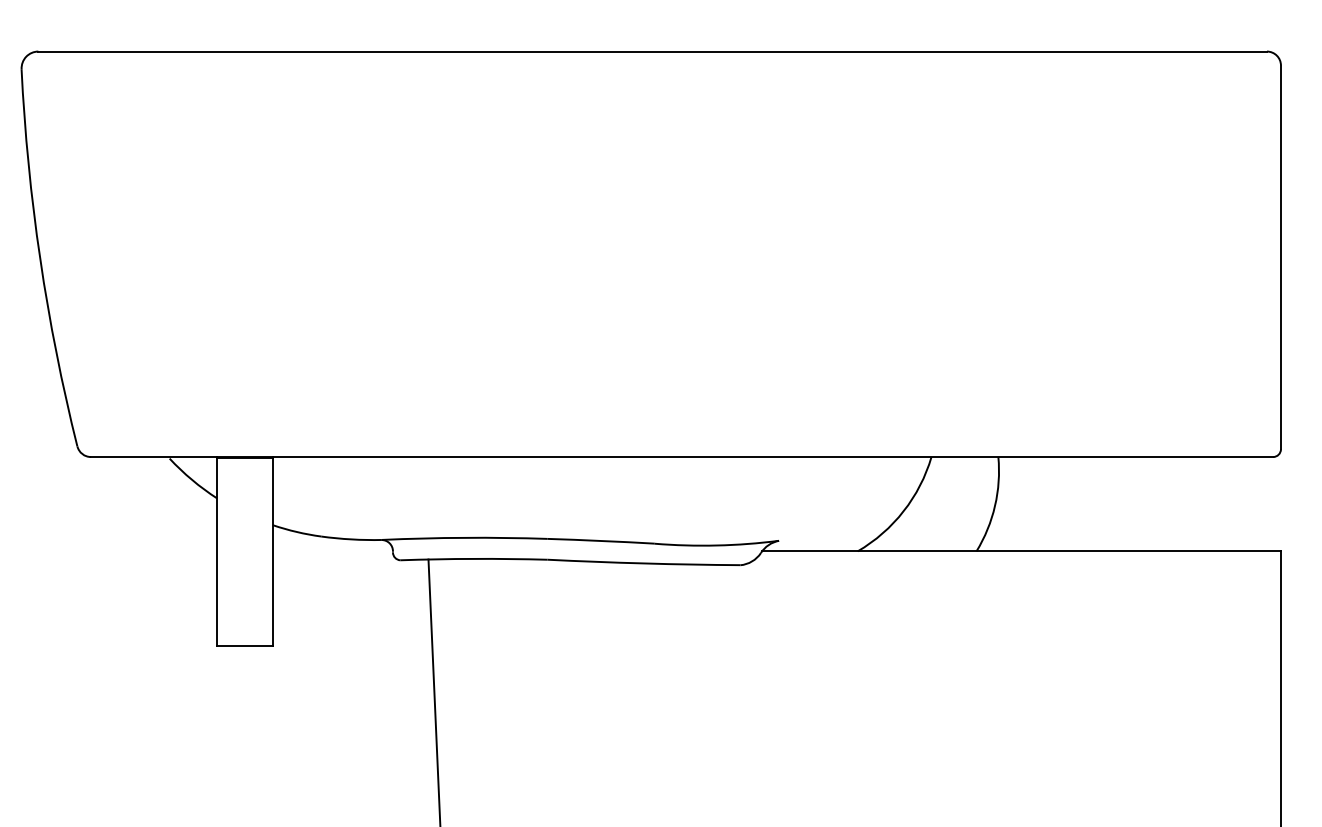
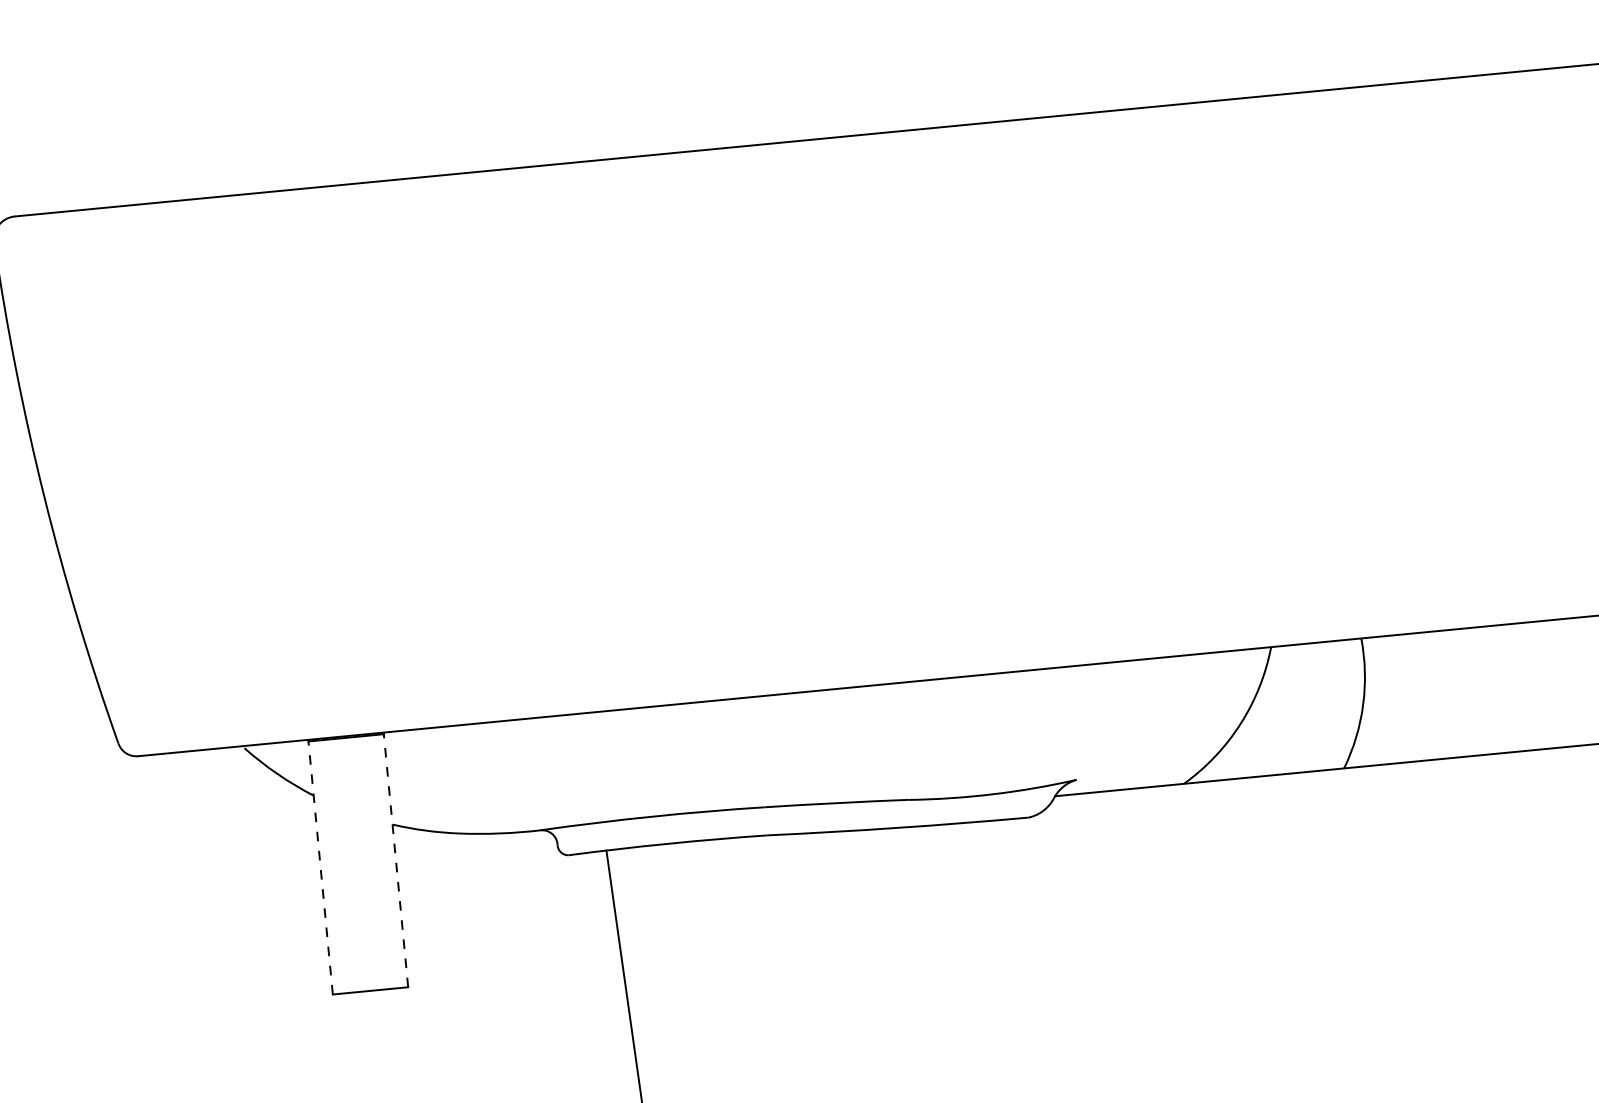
line: (217, 551) -> (320, 867), solid -> dashed
line: (273, 551) -> (396, 859), solid -> dashed

